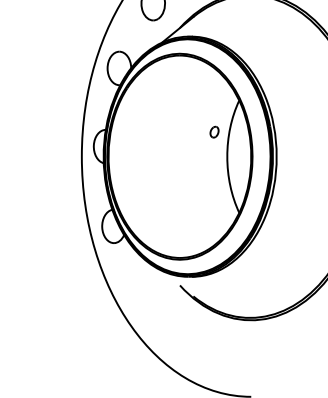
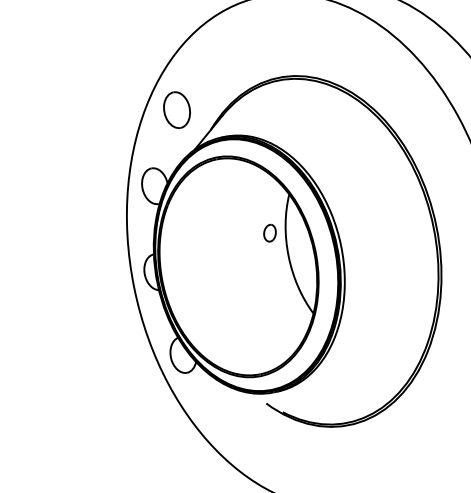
part: (214, 132) -> (269, 233), size x1.4

